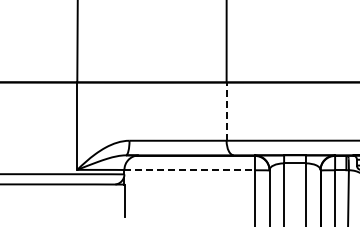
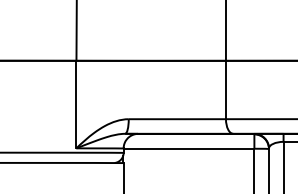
line: (226, 111) -> (225, 89), dashed -> solid
line: (190, 170) -> (189, 148), dashed -> solid

